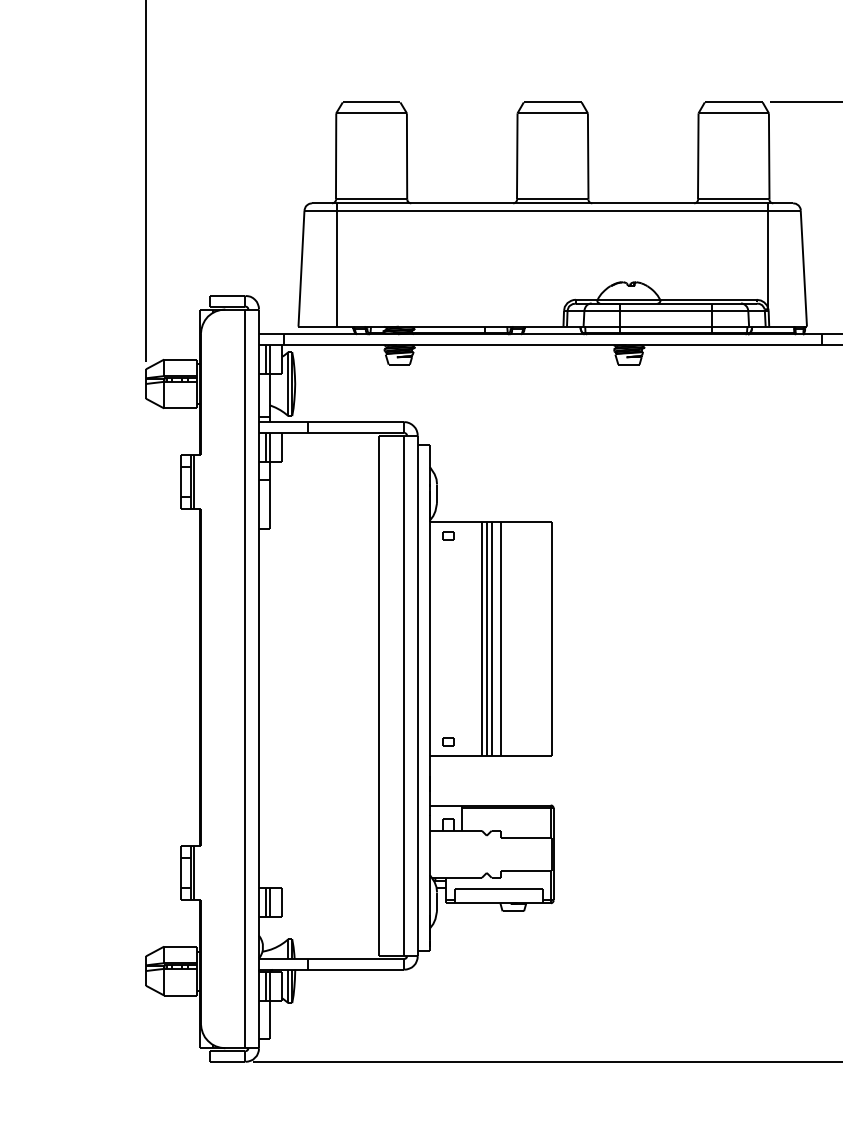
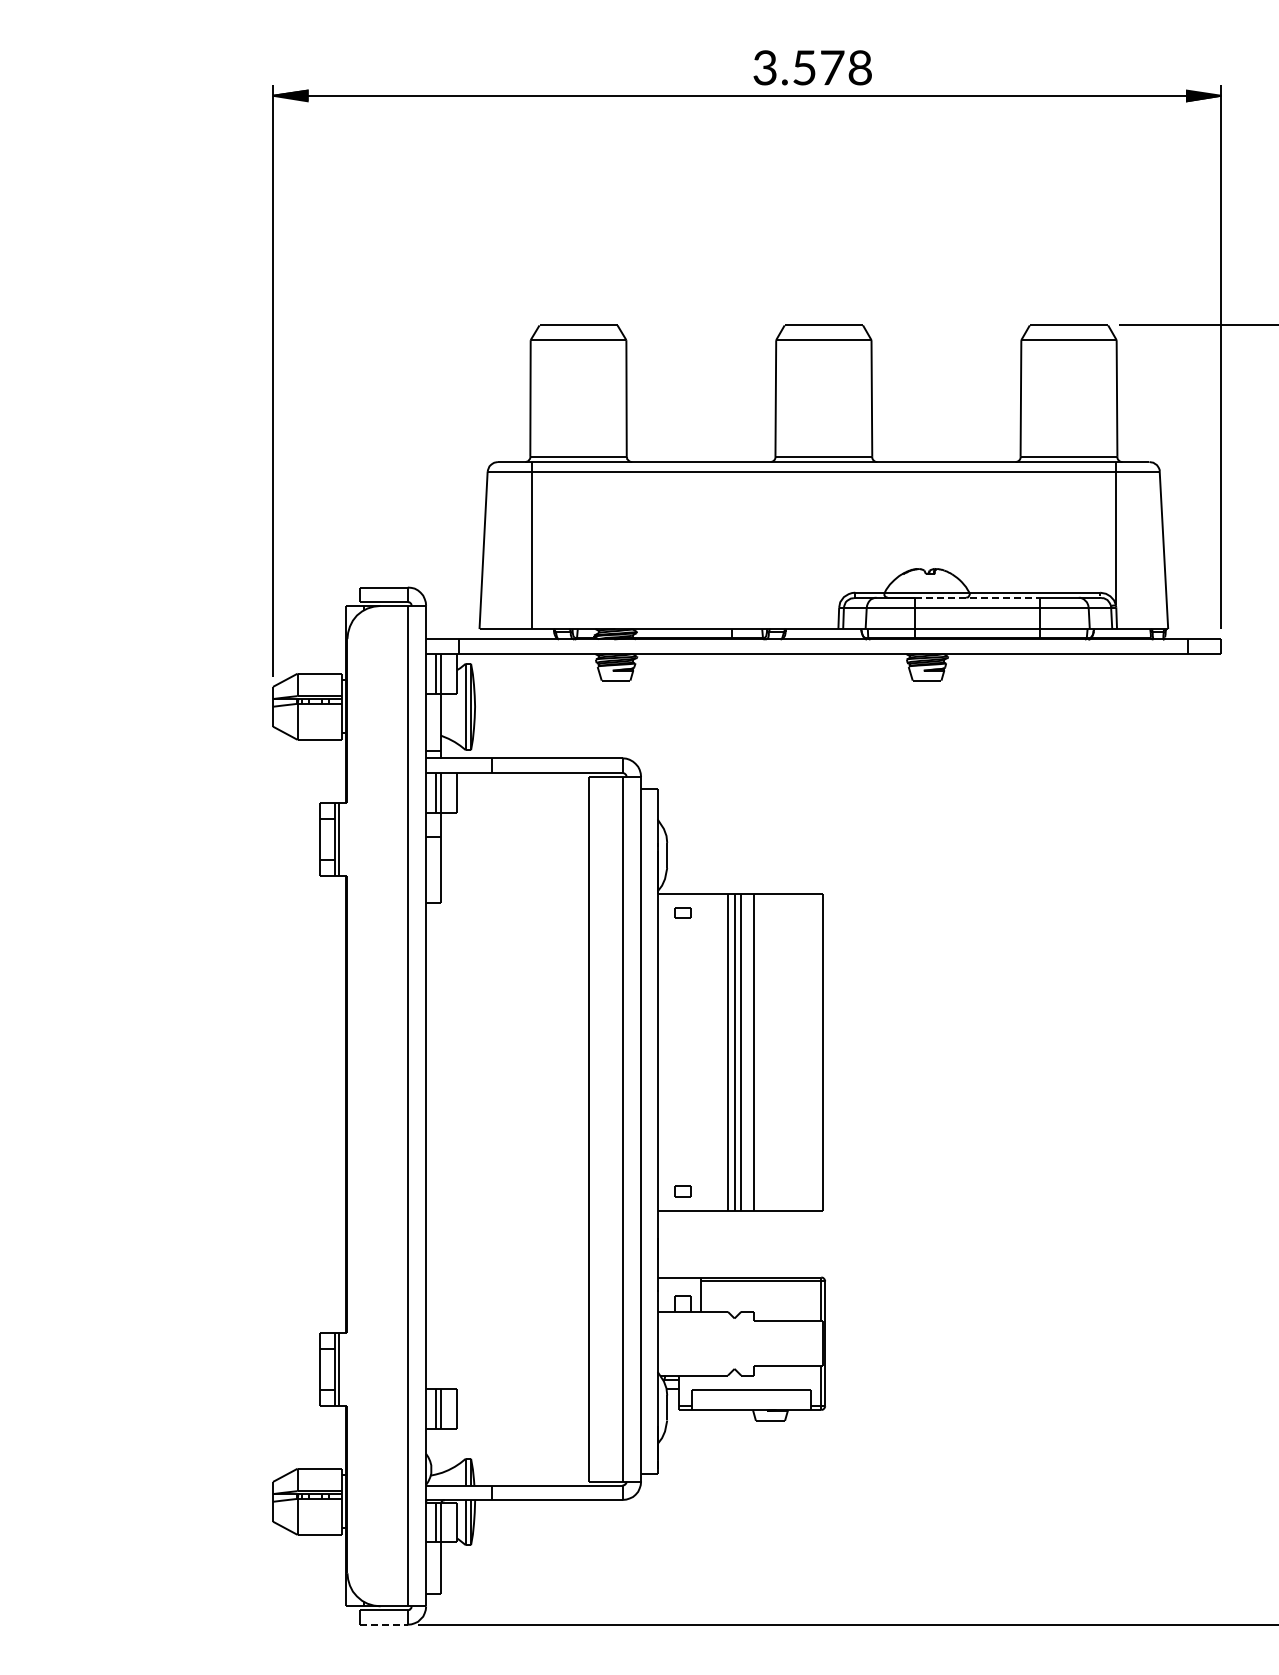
line: (666, 303) -> (977, 597), solid -> dashed
line: (227, 1061) -> (383, 1624), solid -> dashed

